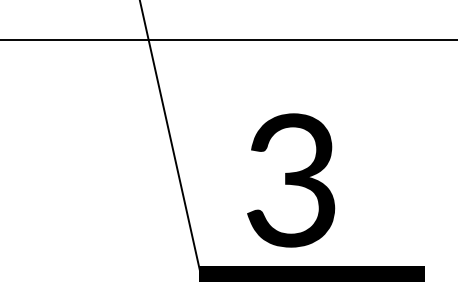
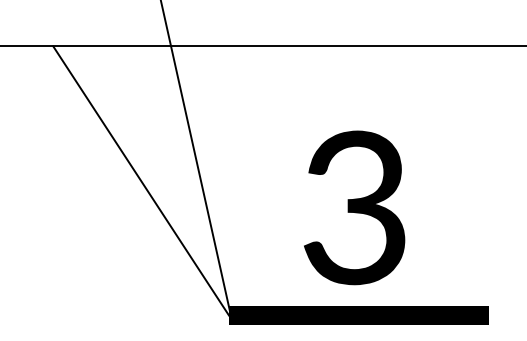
line: (122, 156) -> (140, 180), added
text: (291, 180) -> (355, 207), moved

